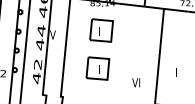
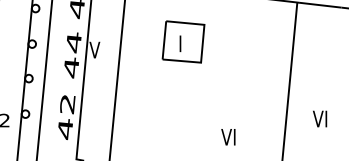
part: (97, 68) -> (176, 111), removed
text: (176, 72) -> (320, 118), I -> VI
text: (135, 82) -> (227, 136), moved

